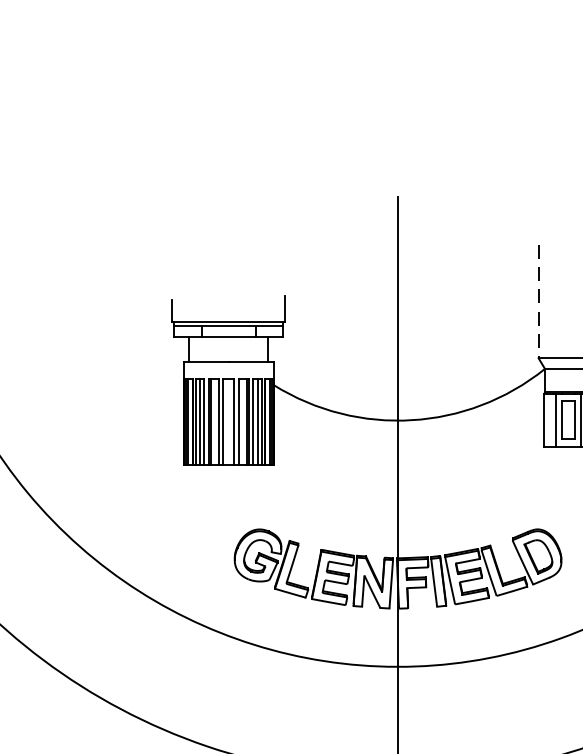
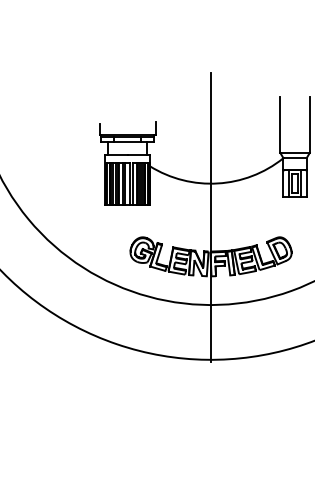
line: (538, 302) -> (280, 125), dashed -> solid

